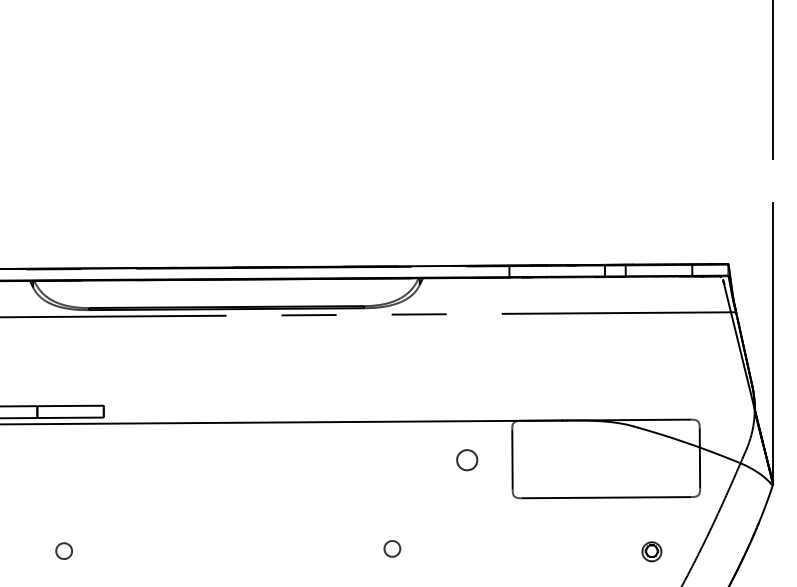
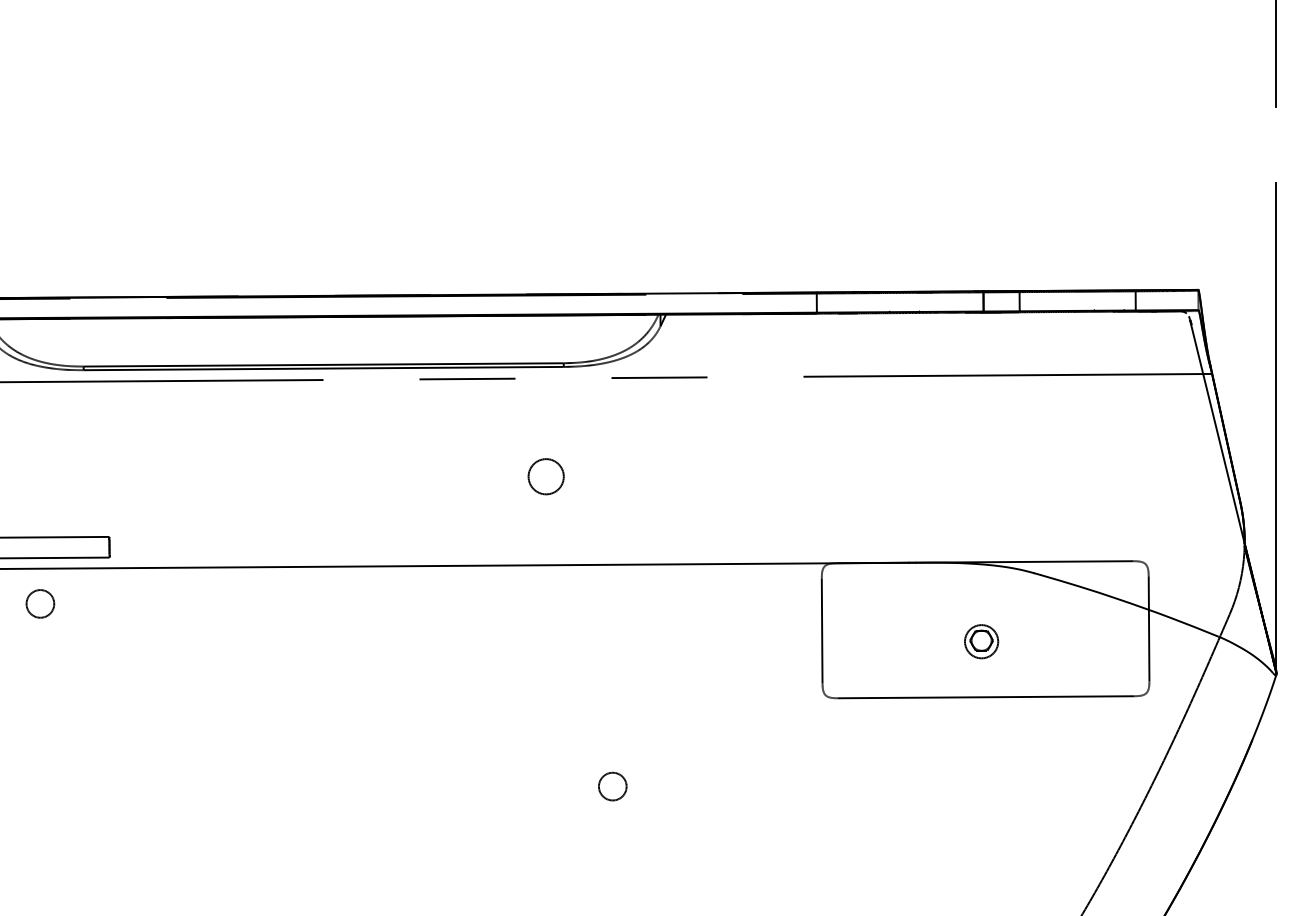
circle: (467, 460) -> (546, 477), moved
circle: (63, 550) -> (39, 602), moved
part: (651, 551) -> (980, 641), moved

